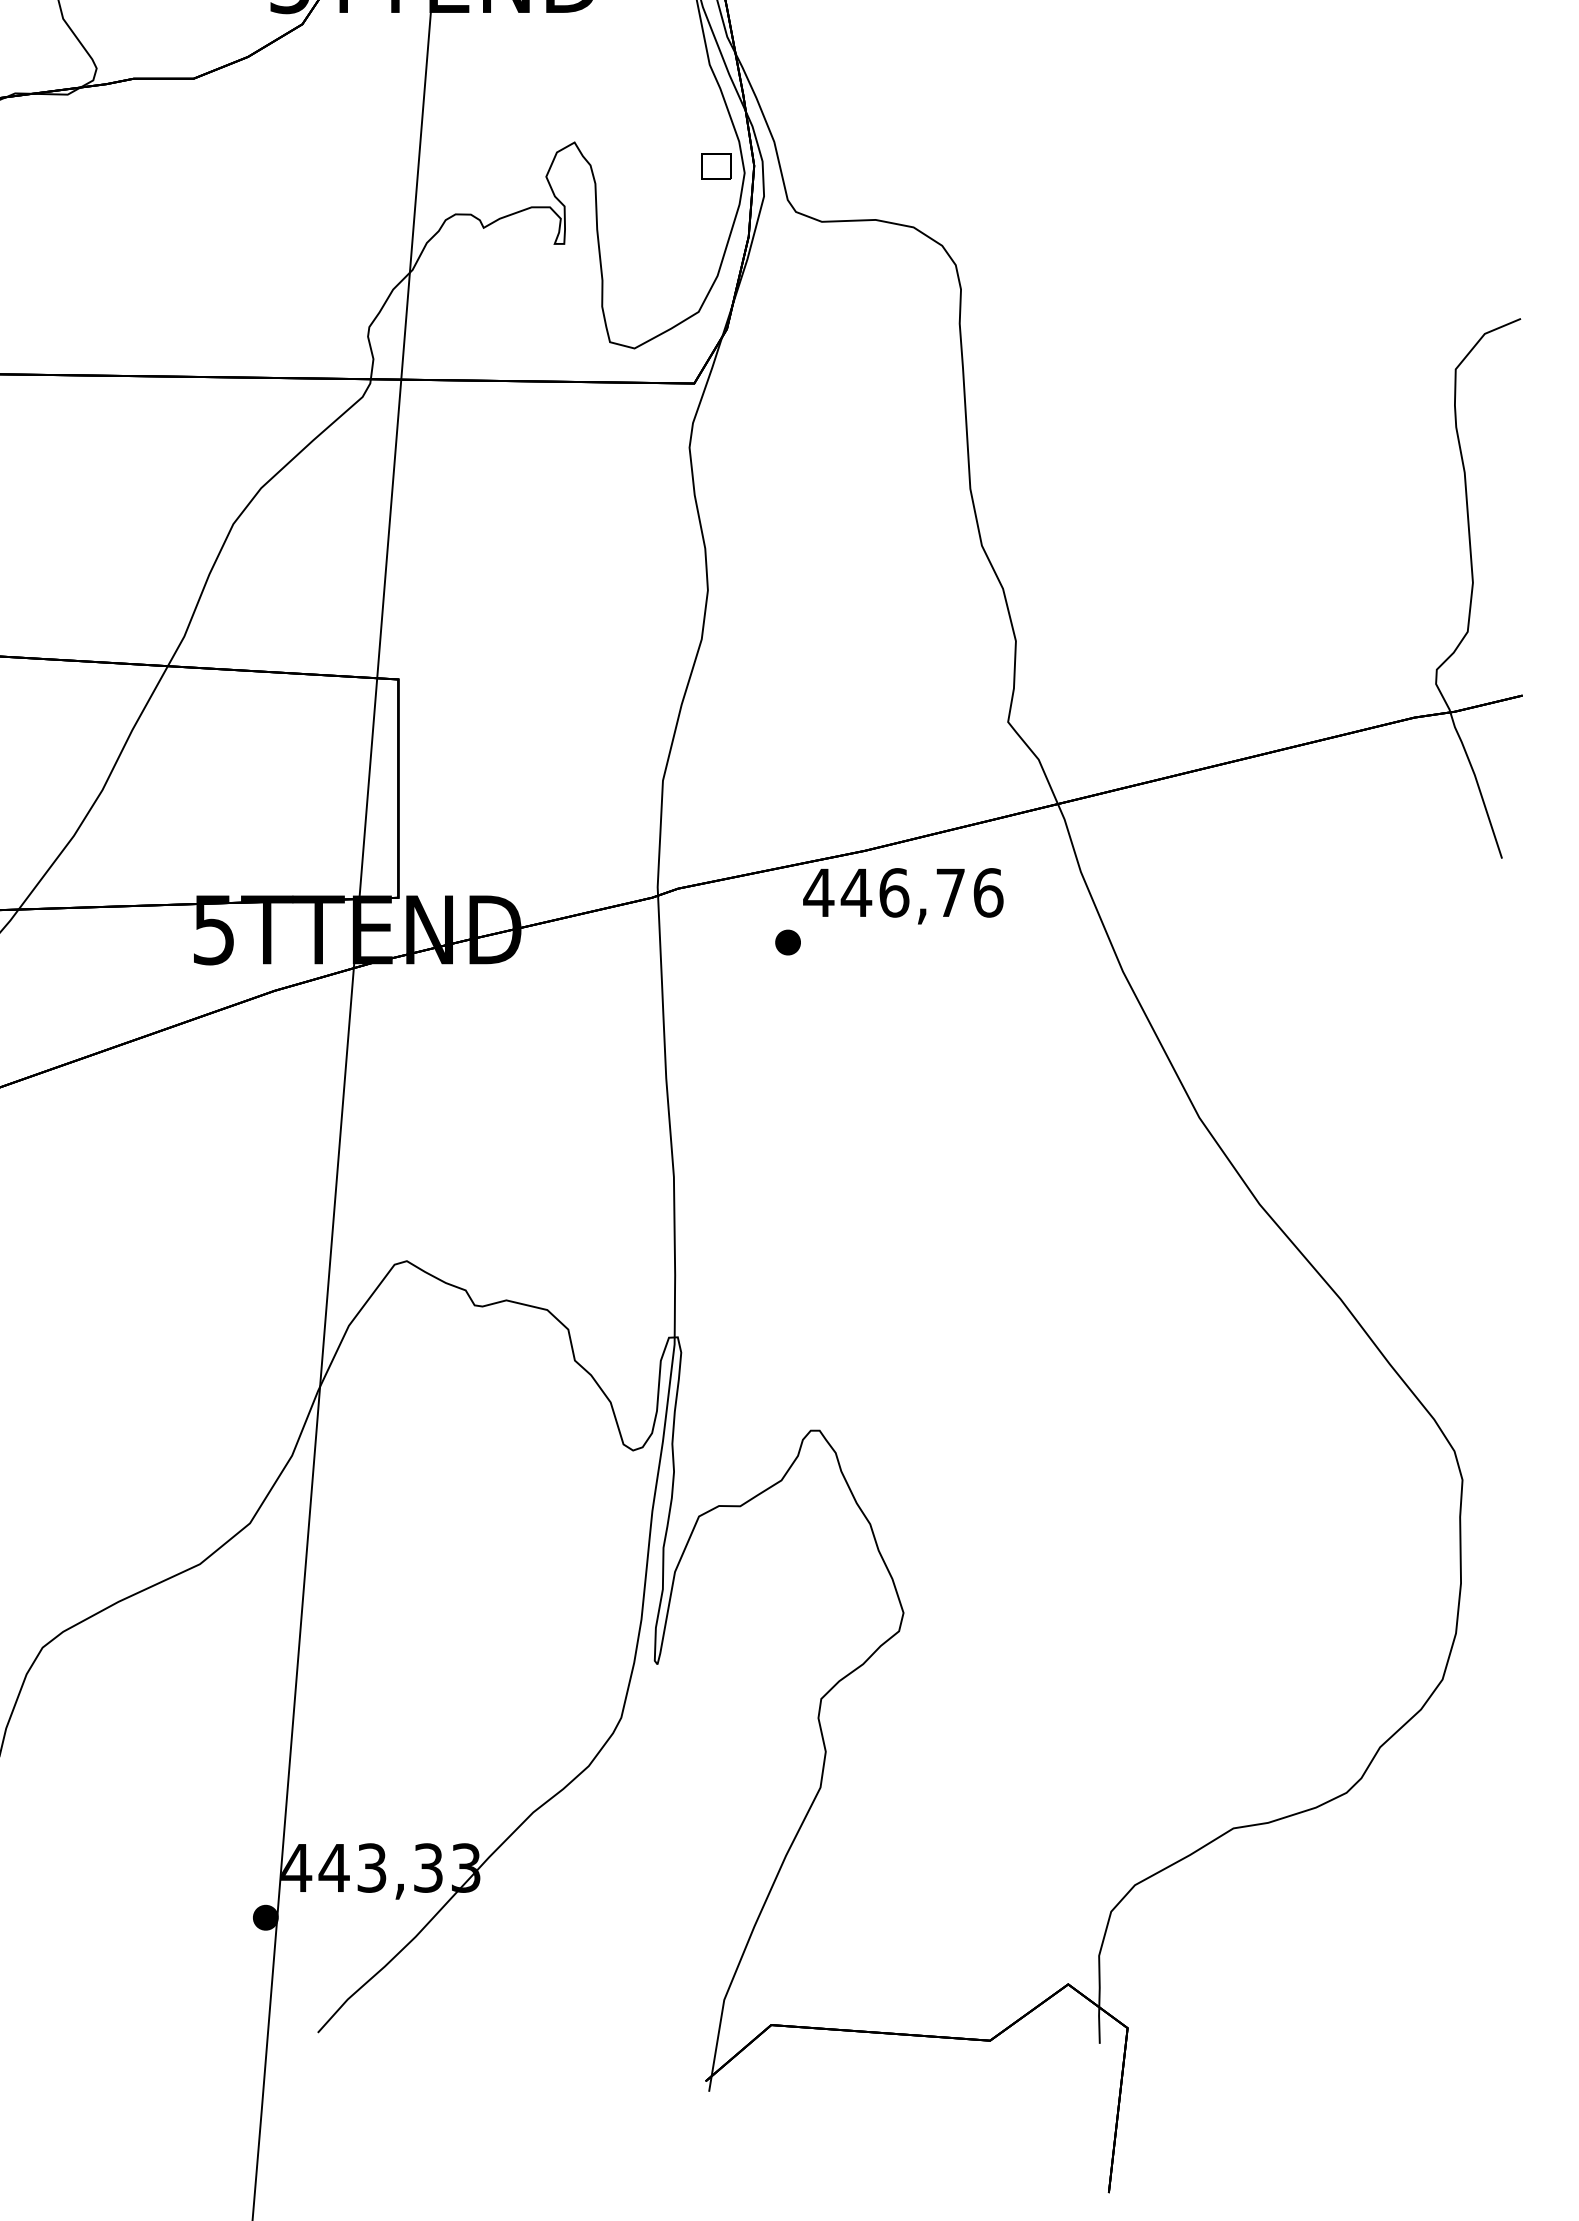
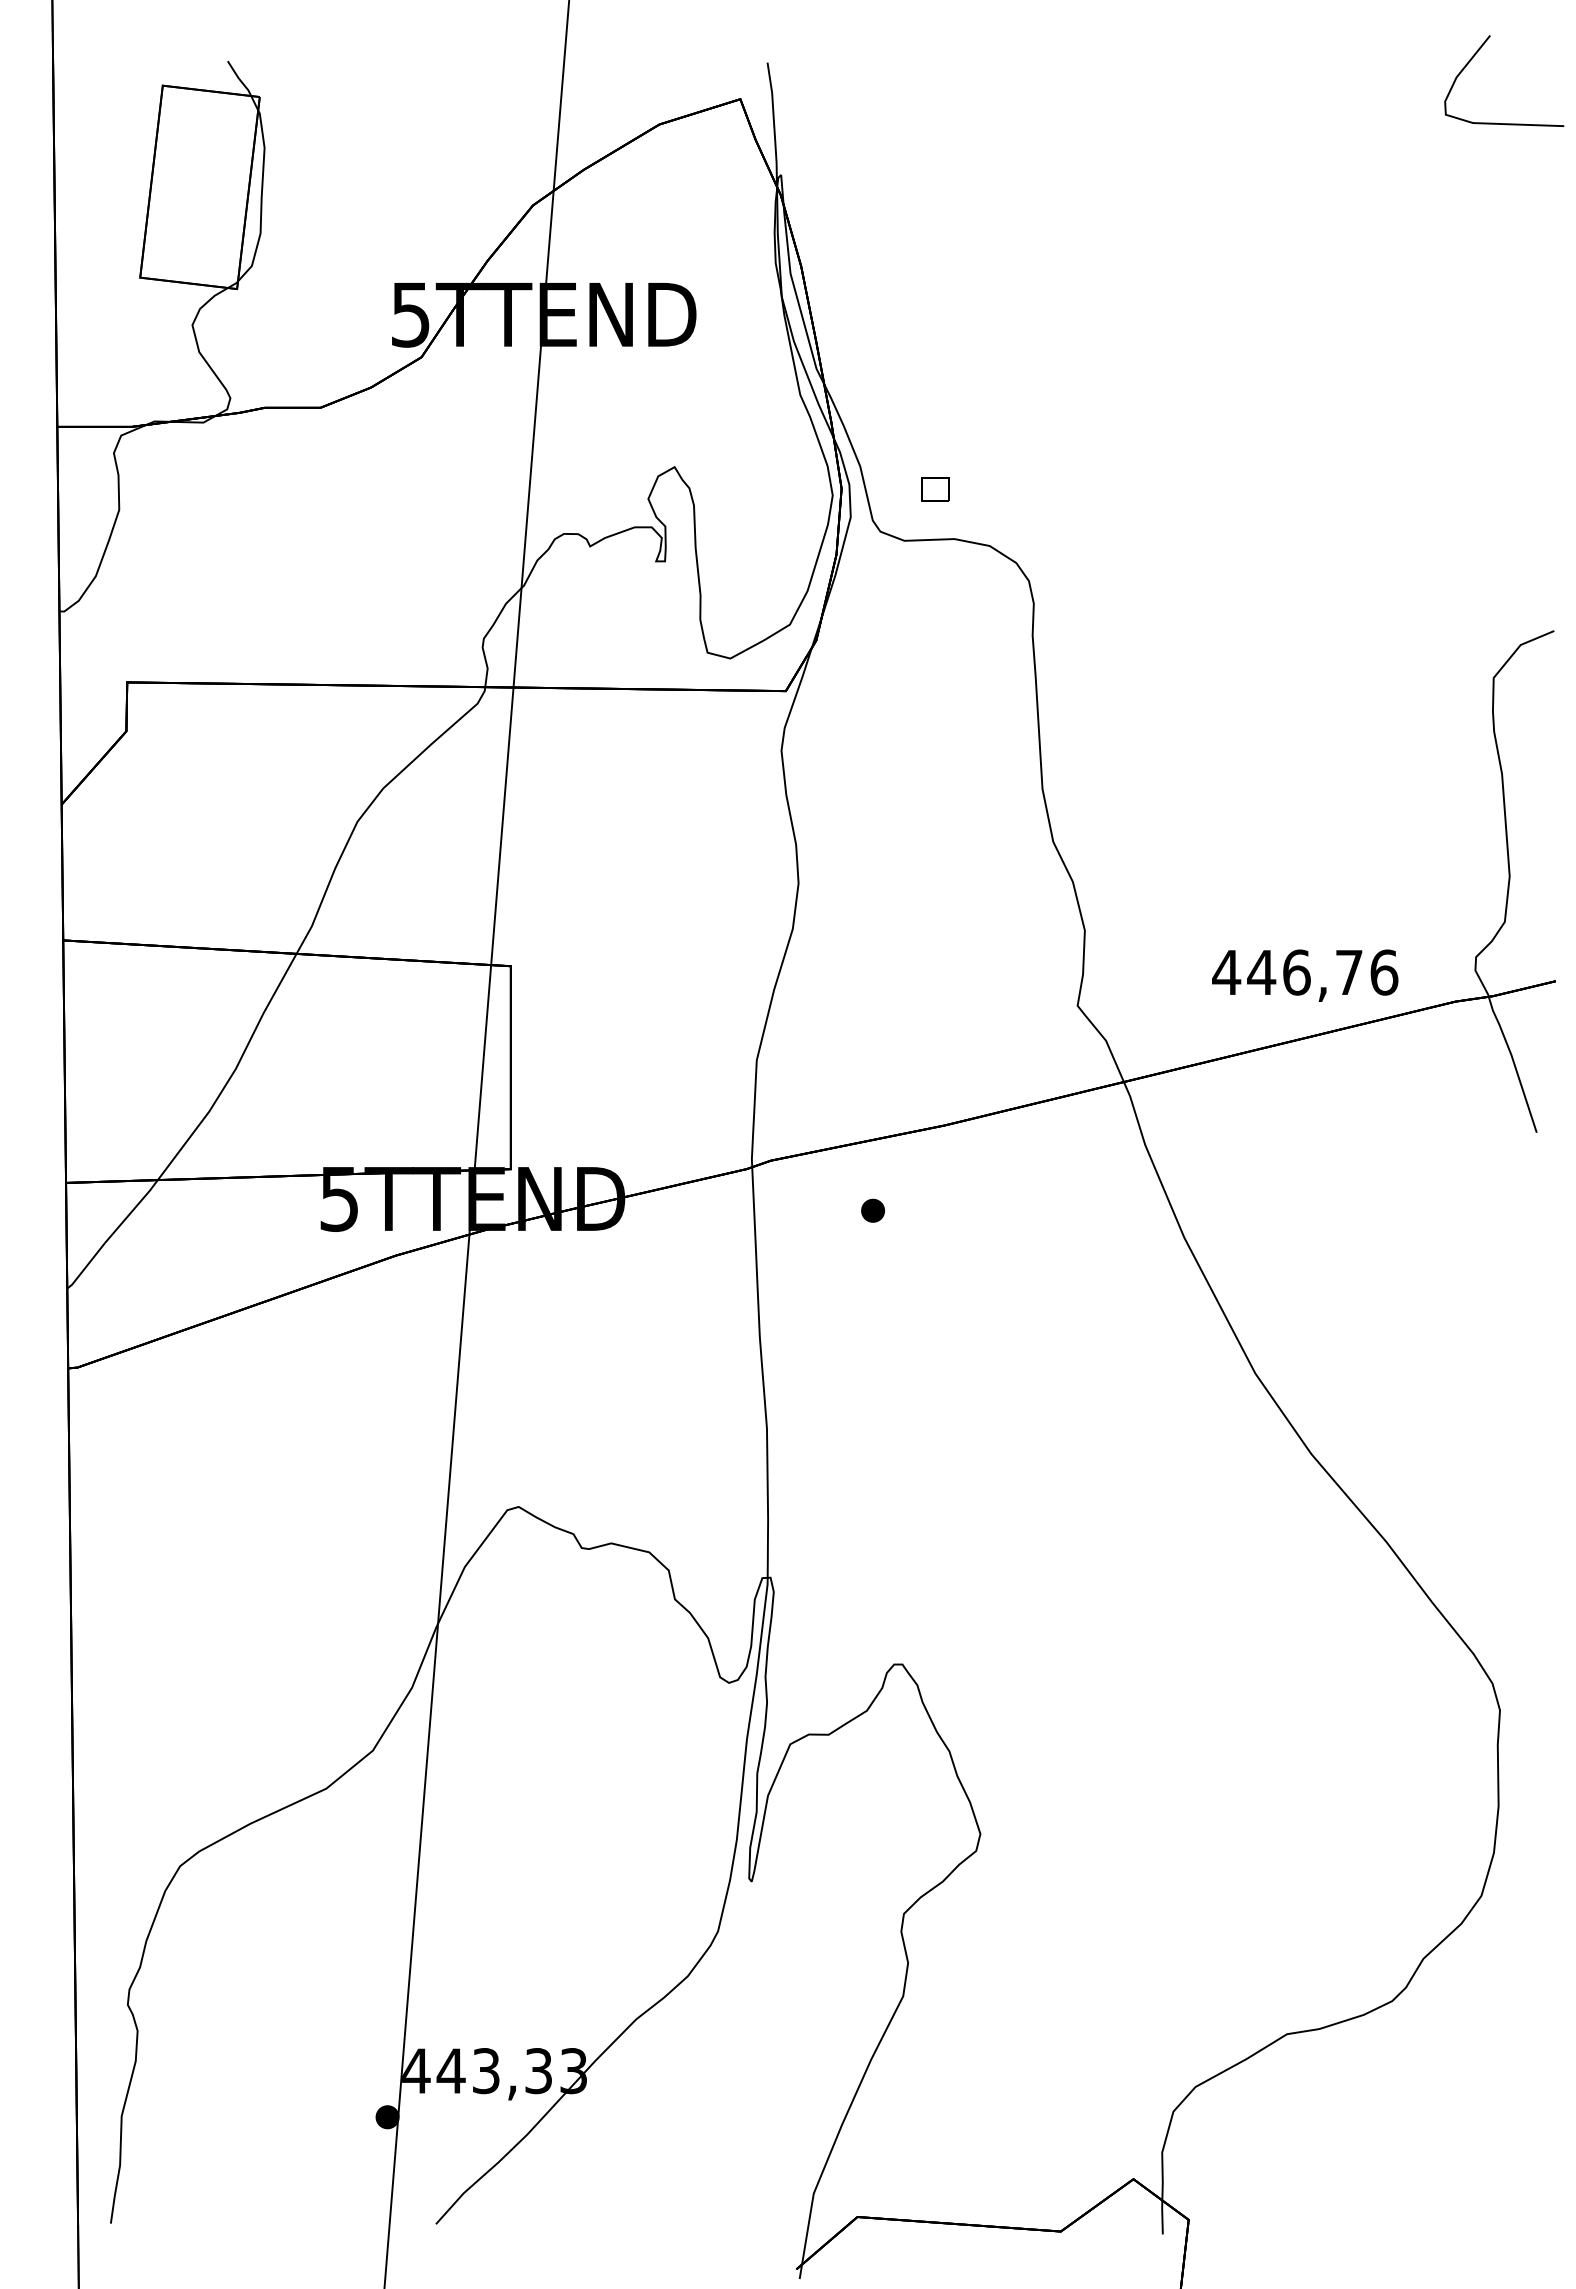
part: (716, 166) -> (935, 489), moved
text: (903, 896) -> (1305, 975), moved

